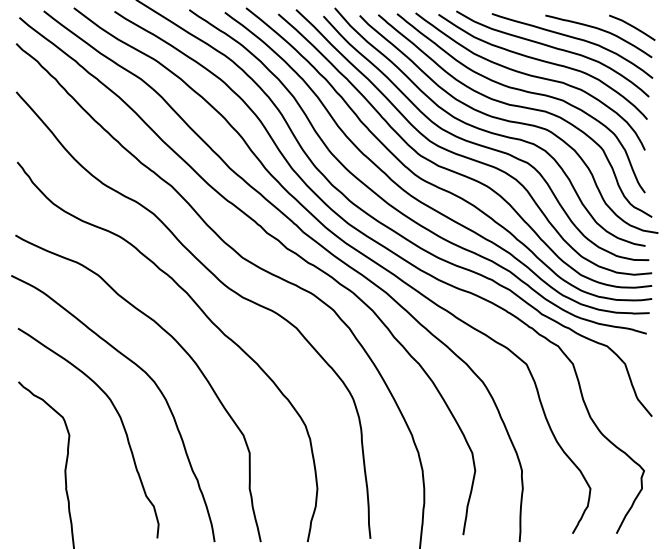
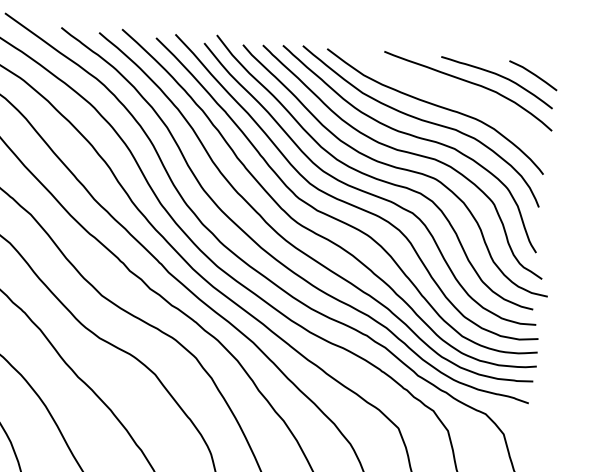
curve: (552, 48) -> (446, 92), removed

